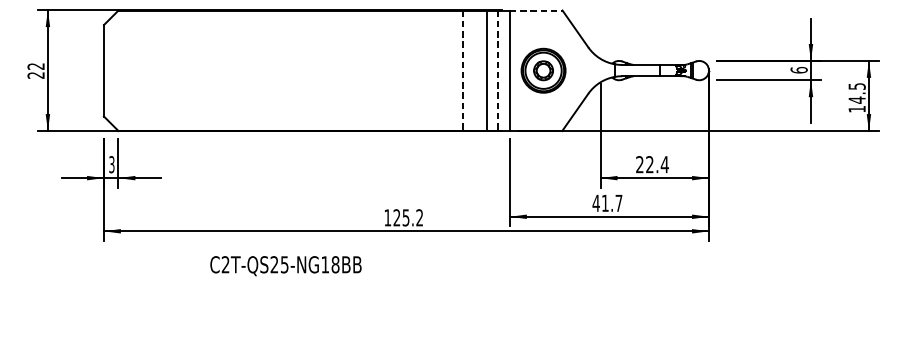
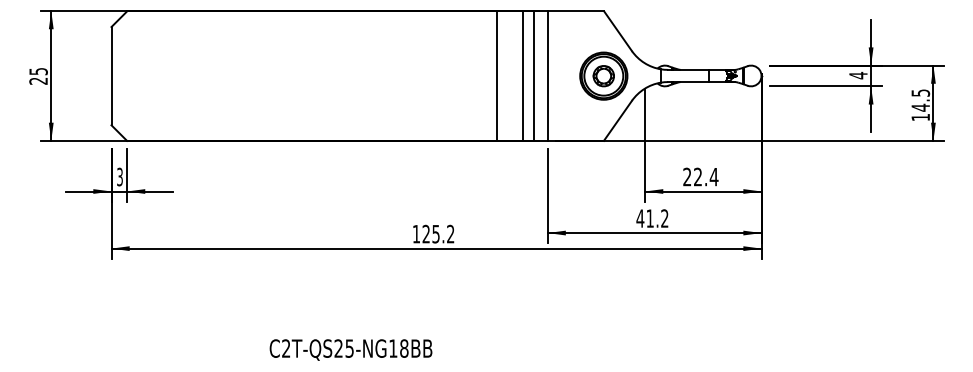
line: (536, 10) -> (576, 11), dashed -> solid
text: (36, 66) -> (38, 71), 22 -> 25
part: (543, 70) -> (603, 75), moved
text: (799, 70) -> (858, 75), 6 -> 4
line: (463, 71) -> (497, 76), dashed -> solid
line: (497, 71) -> (534, 76), dashed -> solid
text: (618, 203) -> (664, 218), 41.7 -> 41.2
text: (285, 265) -> (350, 349), moved

